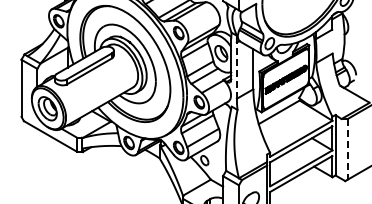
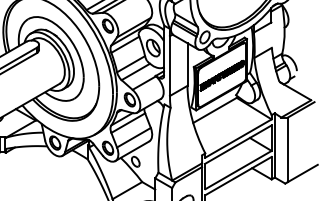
line: (236, 70) -> (169, 65), dashed -> solid
line: (347, 149) -> (287, 149), dashed -> solid

